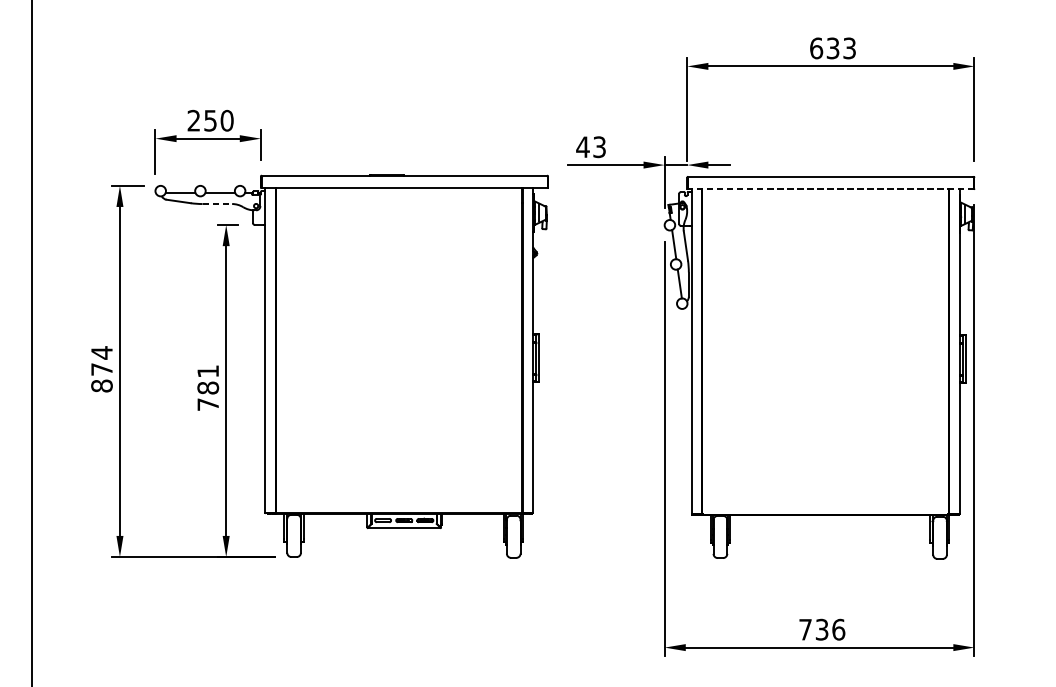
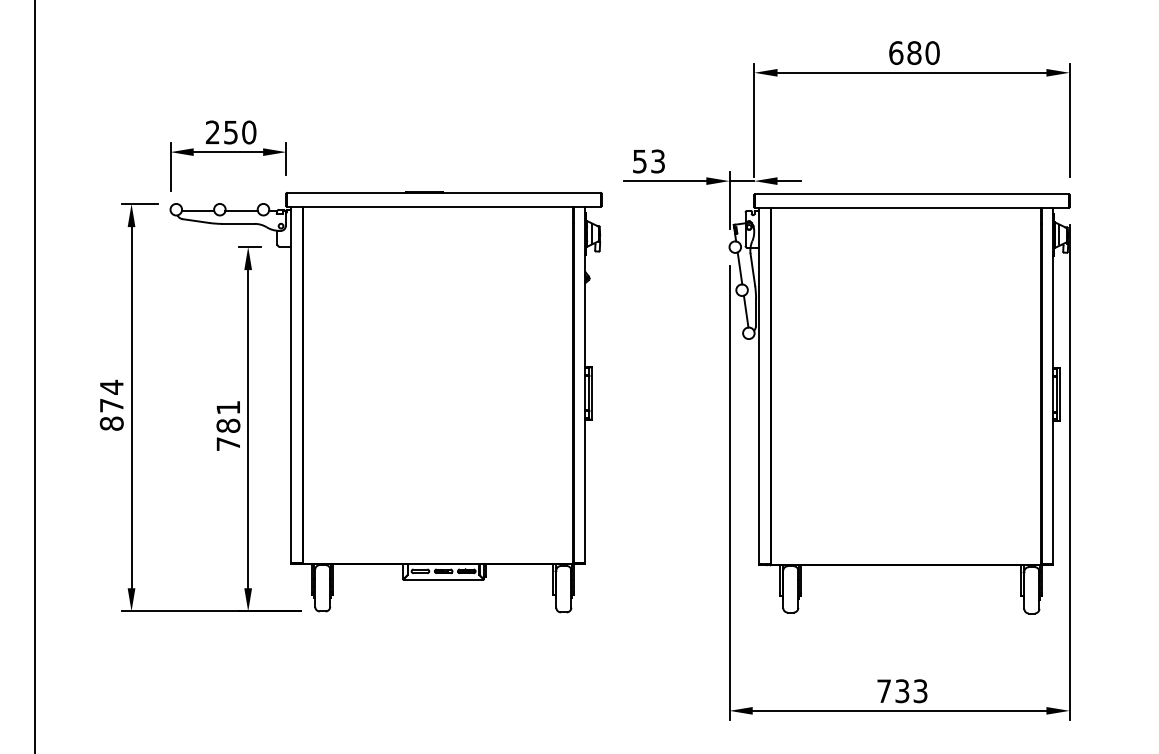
text: (841, 48) -> (923, 53), 633 -> 680
text: (582, 147) -> (639, 161), 43 -> 53
line: (830, 189) -> (911, 207), dashed -> solid
line: (217, 203) -> (238, 223), dashed -> solid
text: (838, 629) -> (920, 691), 736 -> 733

